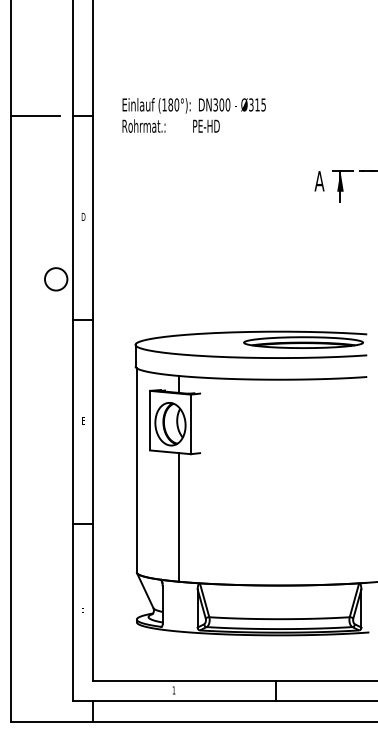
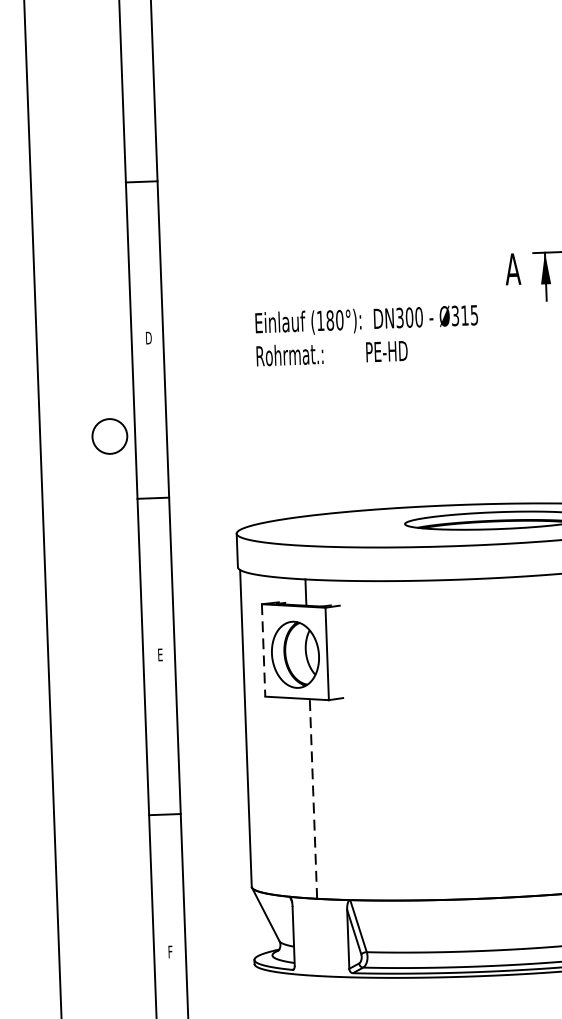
text: (193, 115) -> (366, 335), moved
line: (35, 116) -> (68, 184), removed
line: (150, 420) -> (264, 650), solid -> dashed
line: (178, 516) -> (313, 797), solid -> dashed

